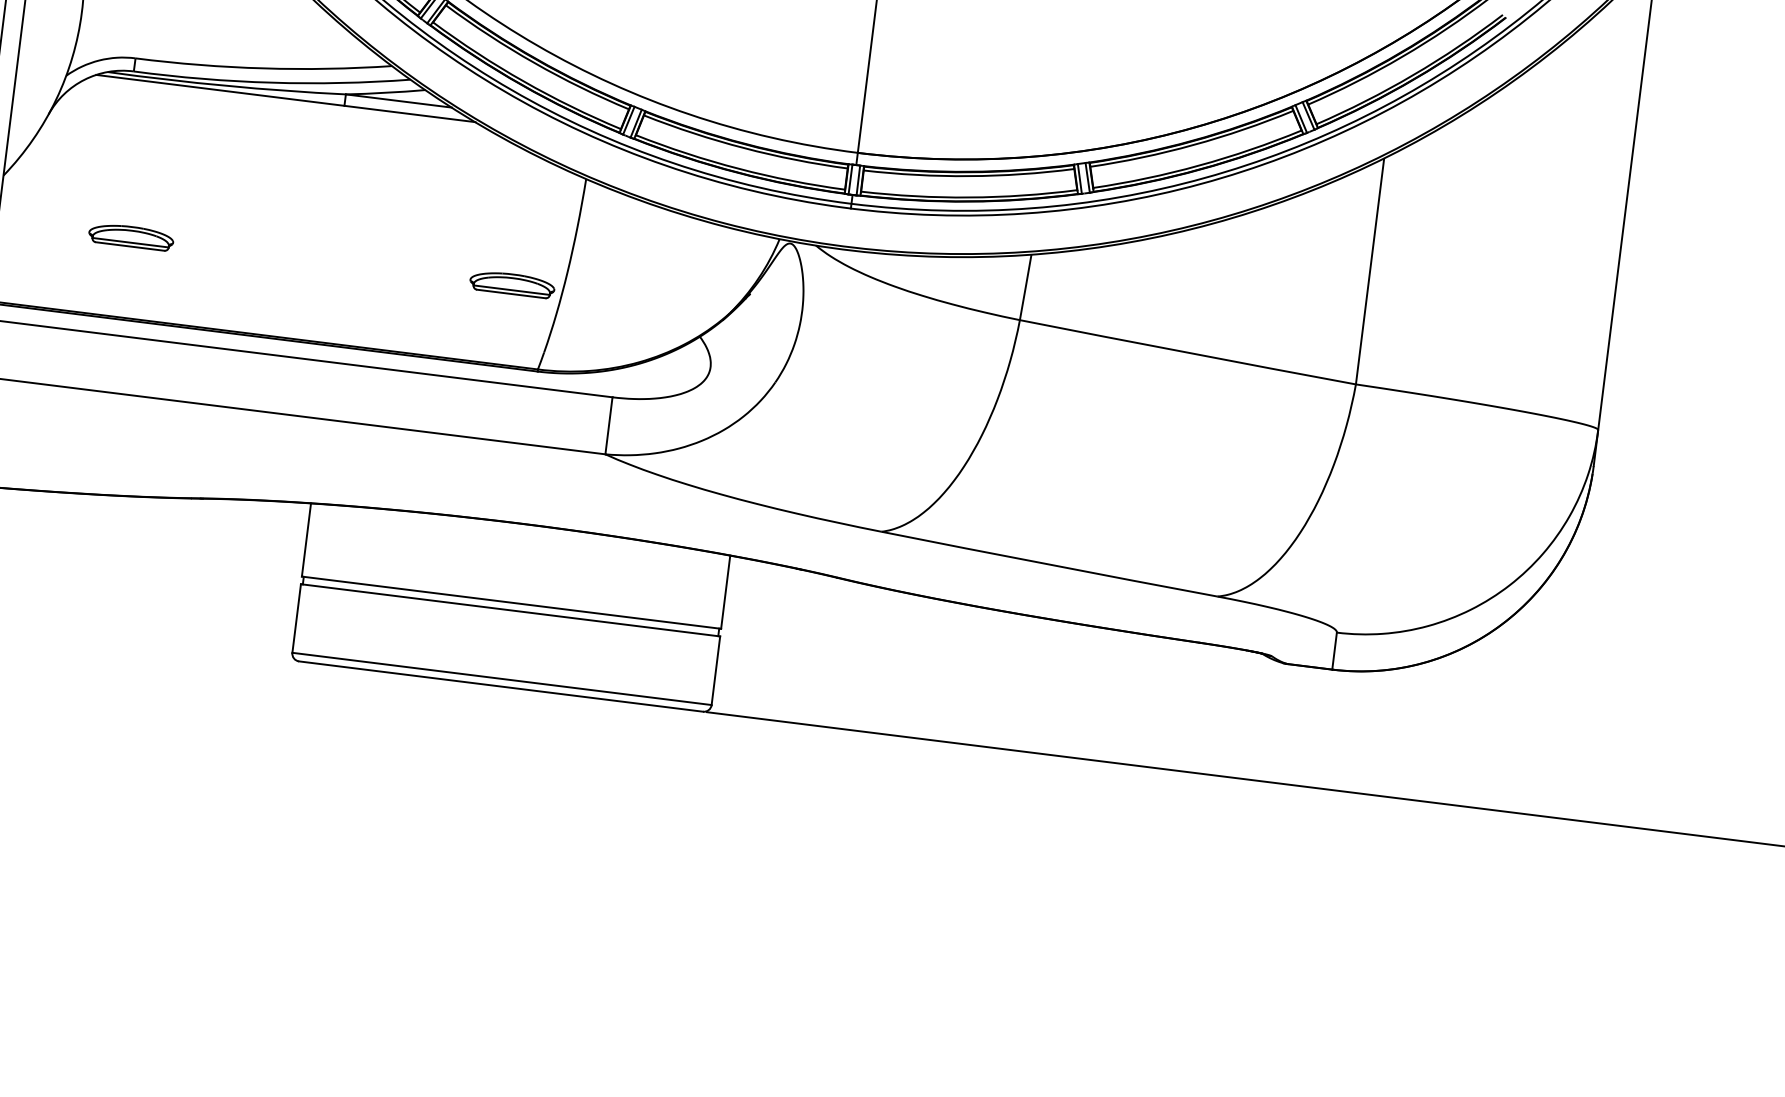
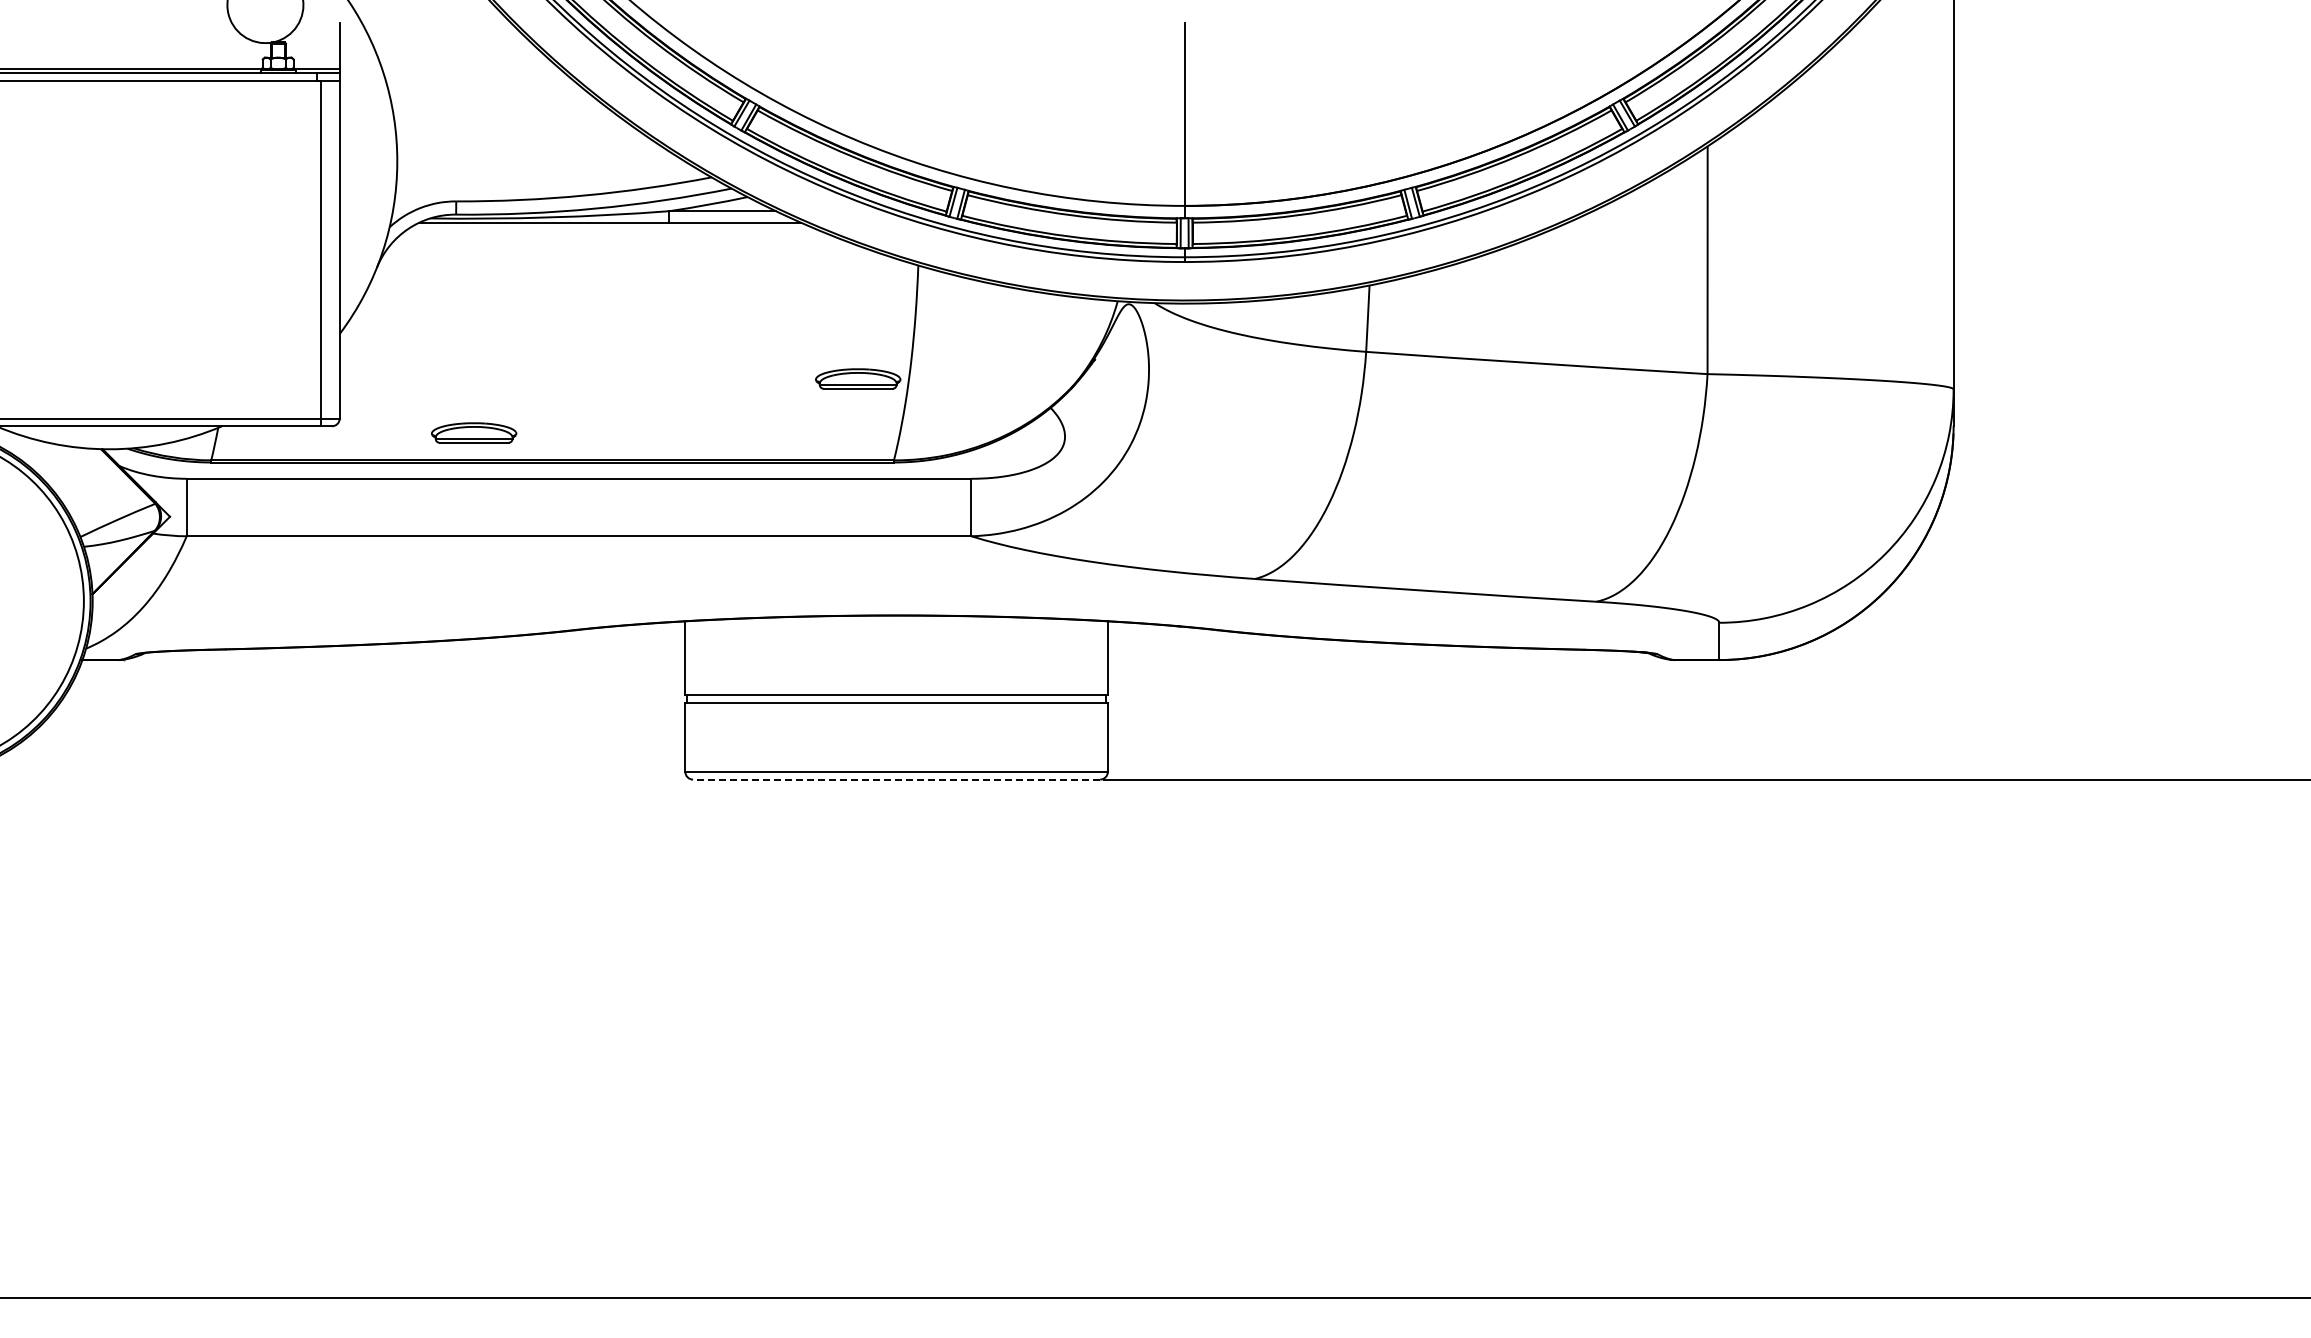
part: (131, 236) -> (474, 432), moved
line: (500, 686) -> (896, 779), solid -> dashed

